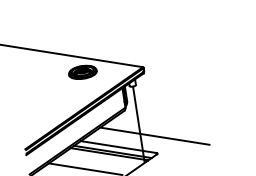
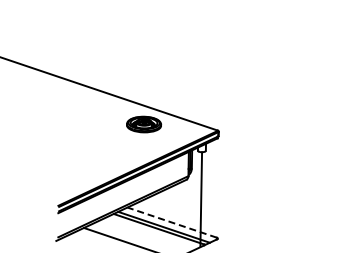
line: (154, 135) -> (217, 216), removed
line: (118, 147) -> (171, 222), solid -> dashed

